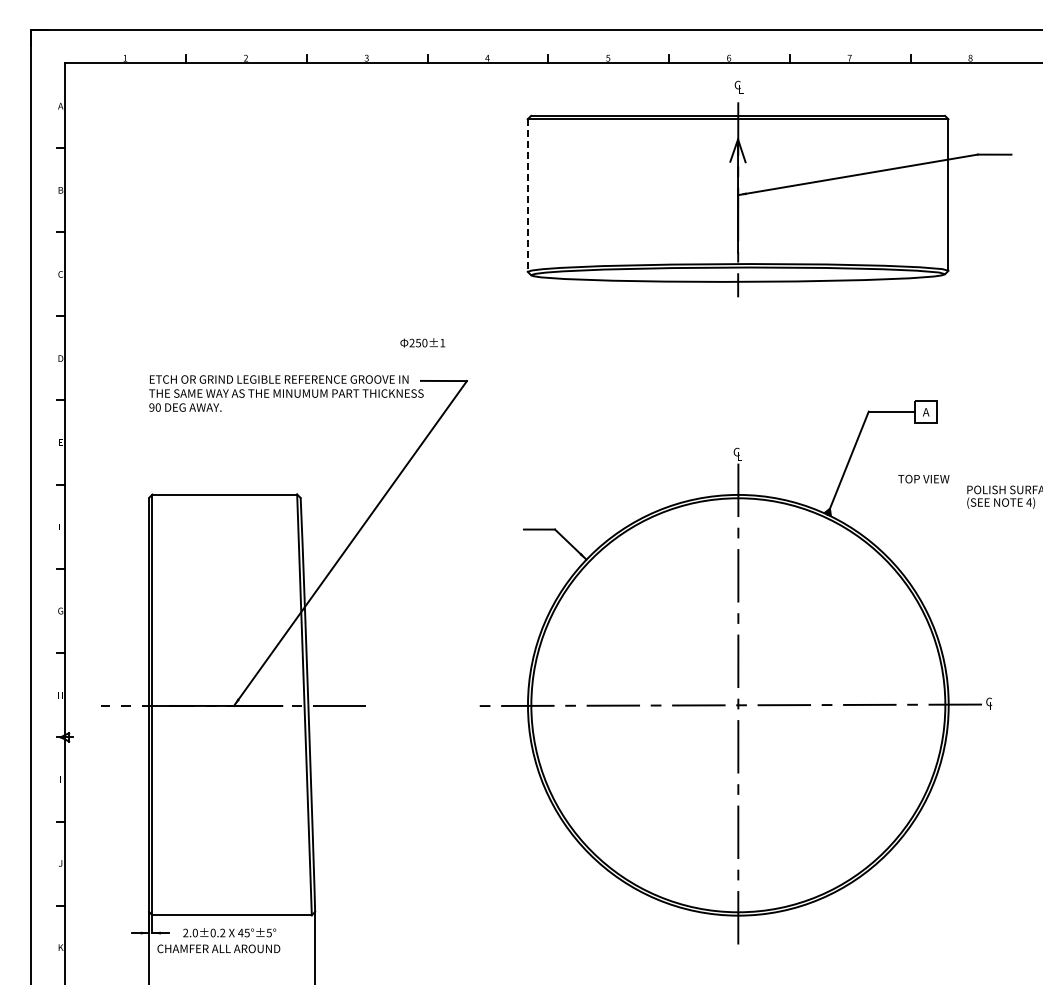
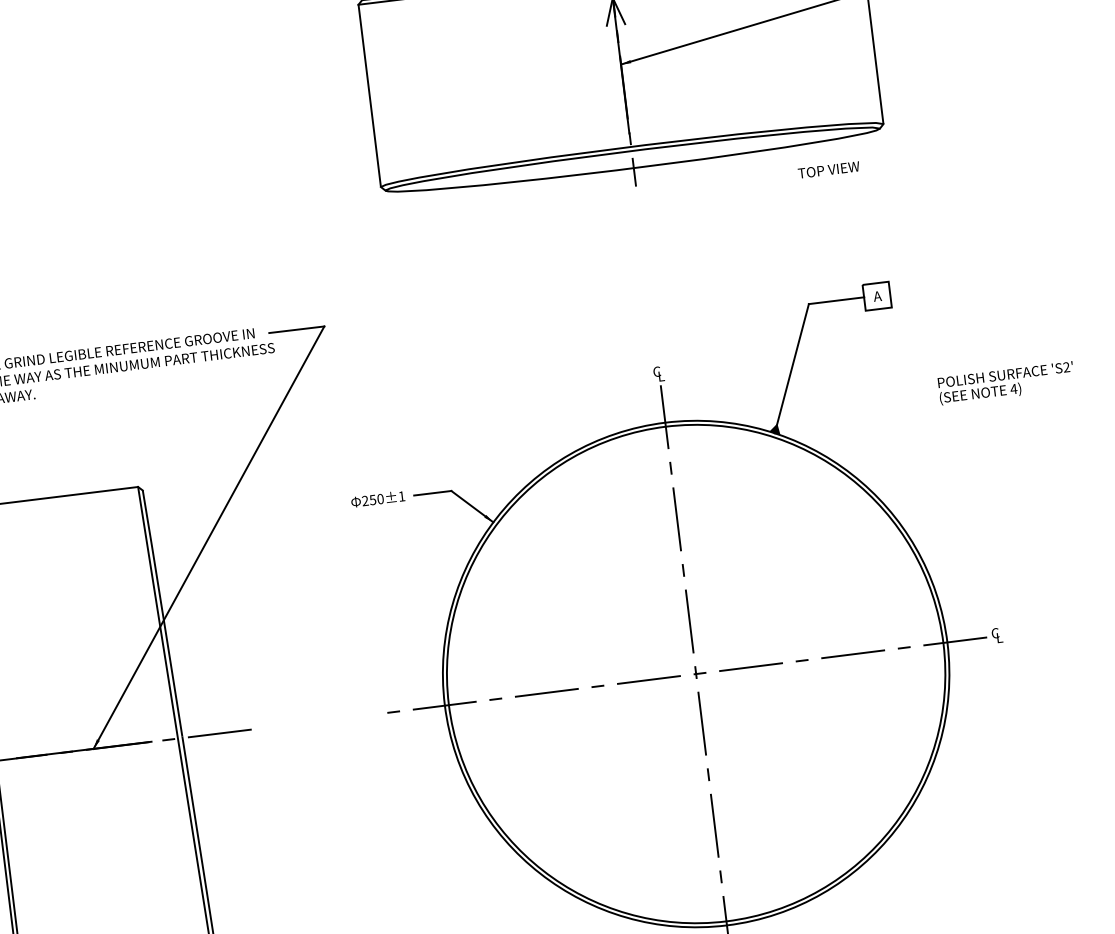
line: (527, 196) -> (369, 97), dashed -> solid
text: (422, 342) -> (377, 498), moved
text: (923, 478) -> (828, 169), moved

